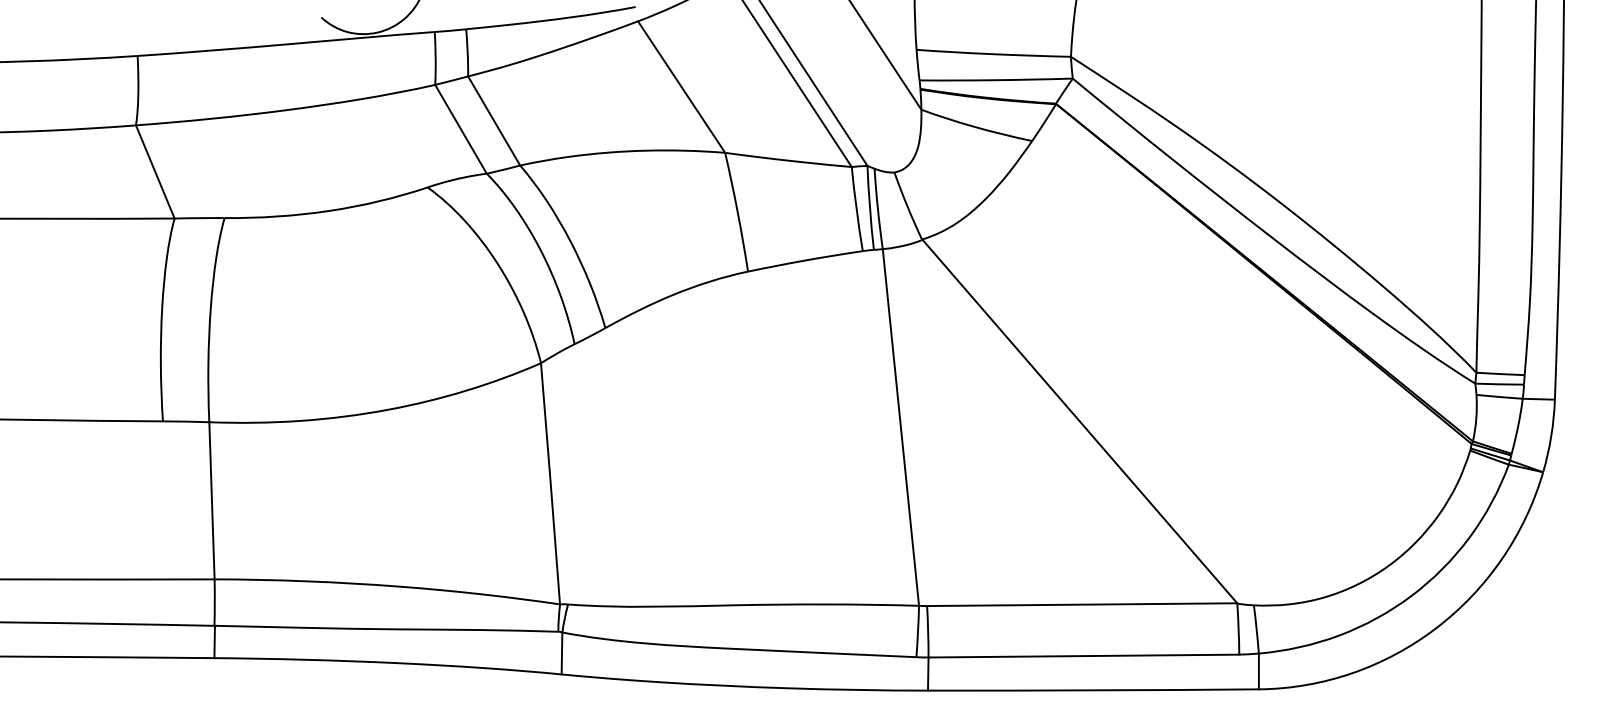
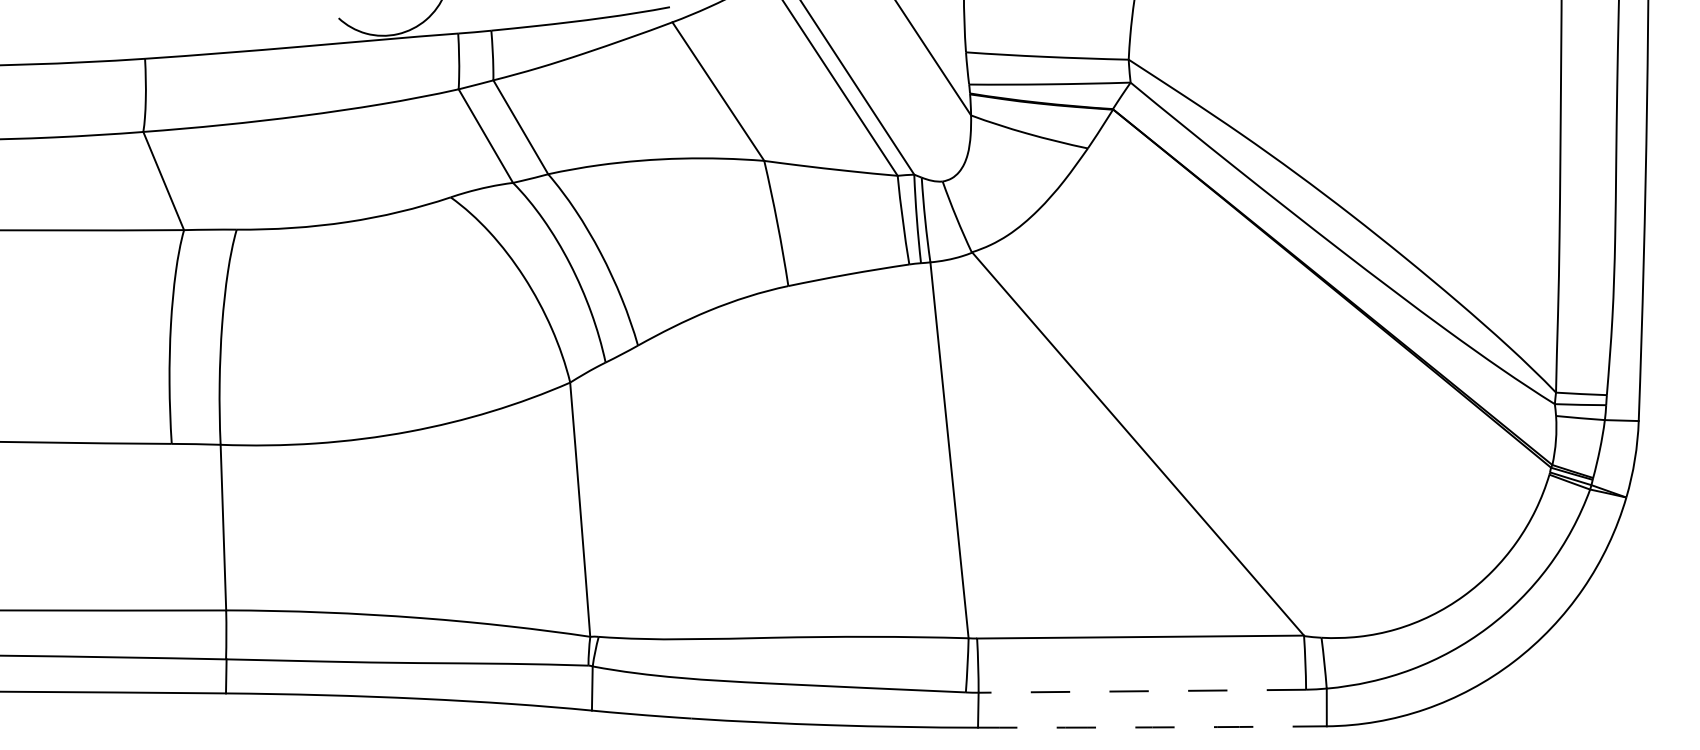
line: (1083, 656) -> (1141, 691), solid -> dashed
arc: (1093, 690) -> (1152, 727), solid -> dashed

